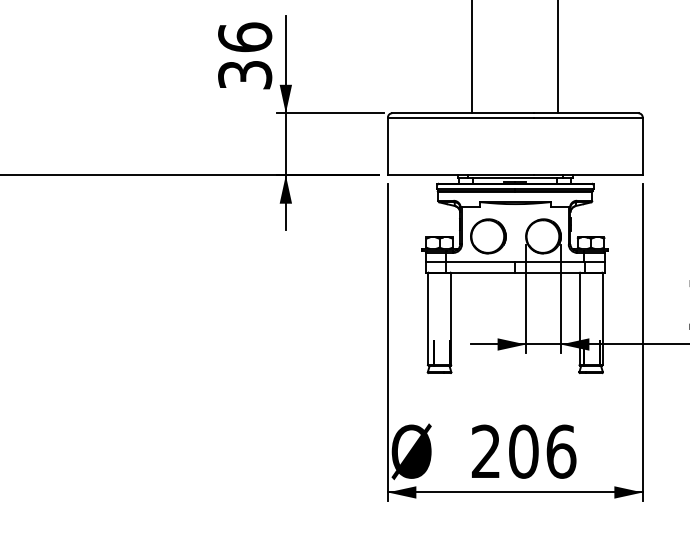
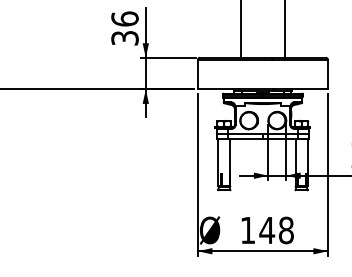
text: (524, 451) -> (267, 230), 206 -> 148

